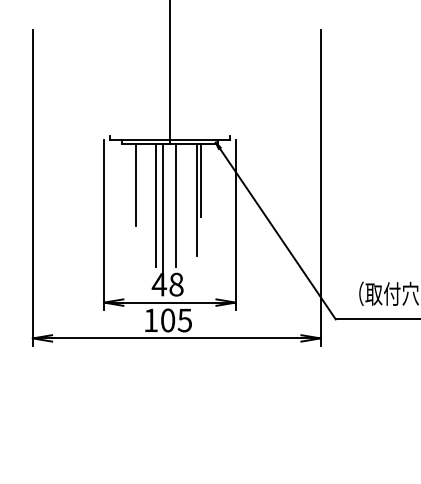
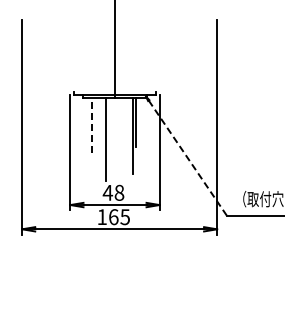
line: (136, 185) -> (92, 125), solid -> dashed
line: (175, 204) -> (118, 138), removed
line: (163, 214) -> (110, 145), removed
line: (278, 233) -> (188, 158), solid -> dashed
text: (167, 319) -> (113, 216), 105 -> 165

